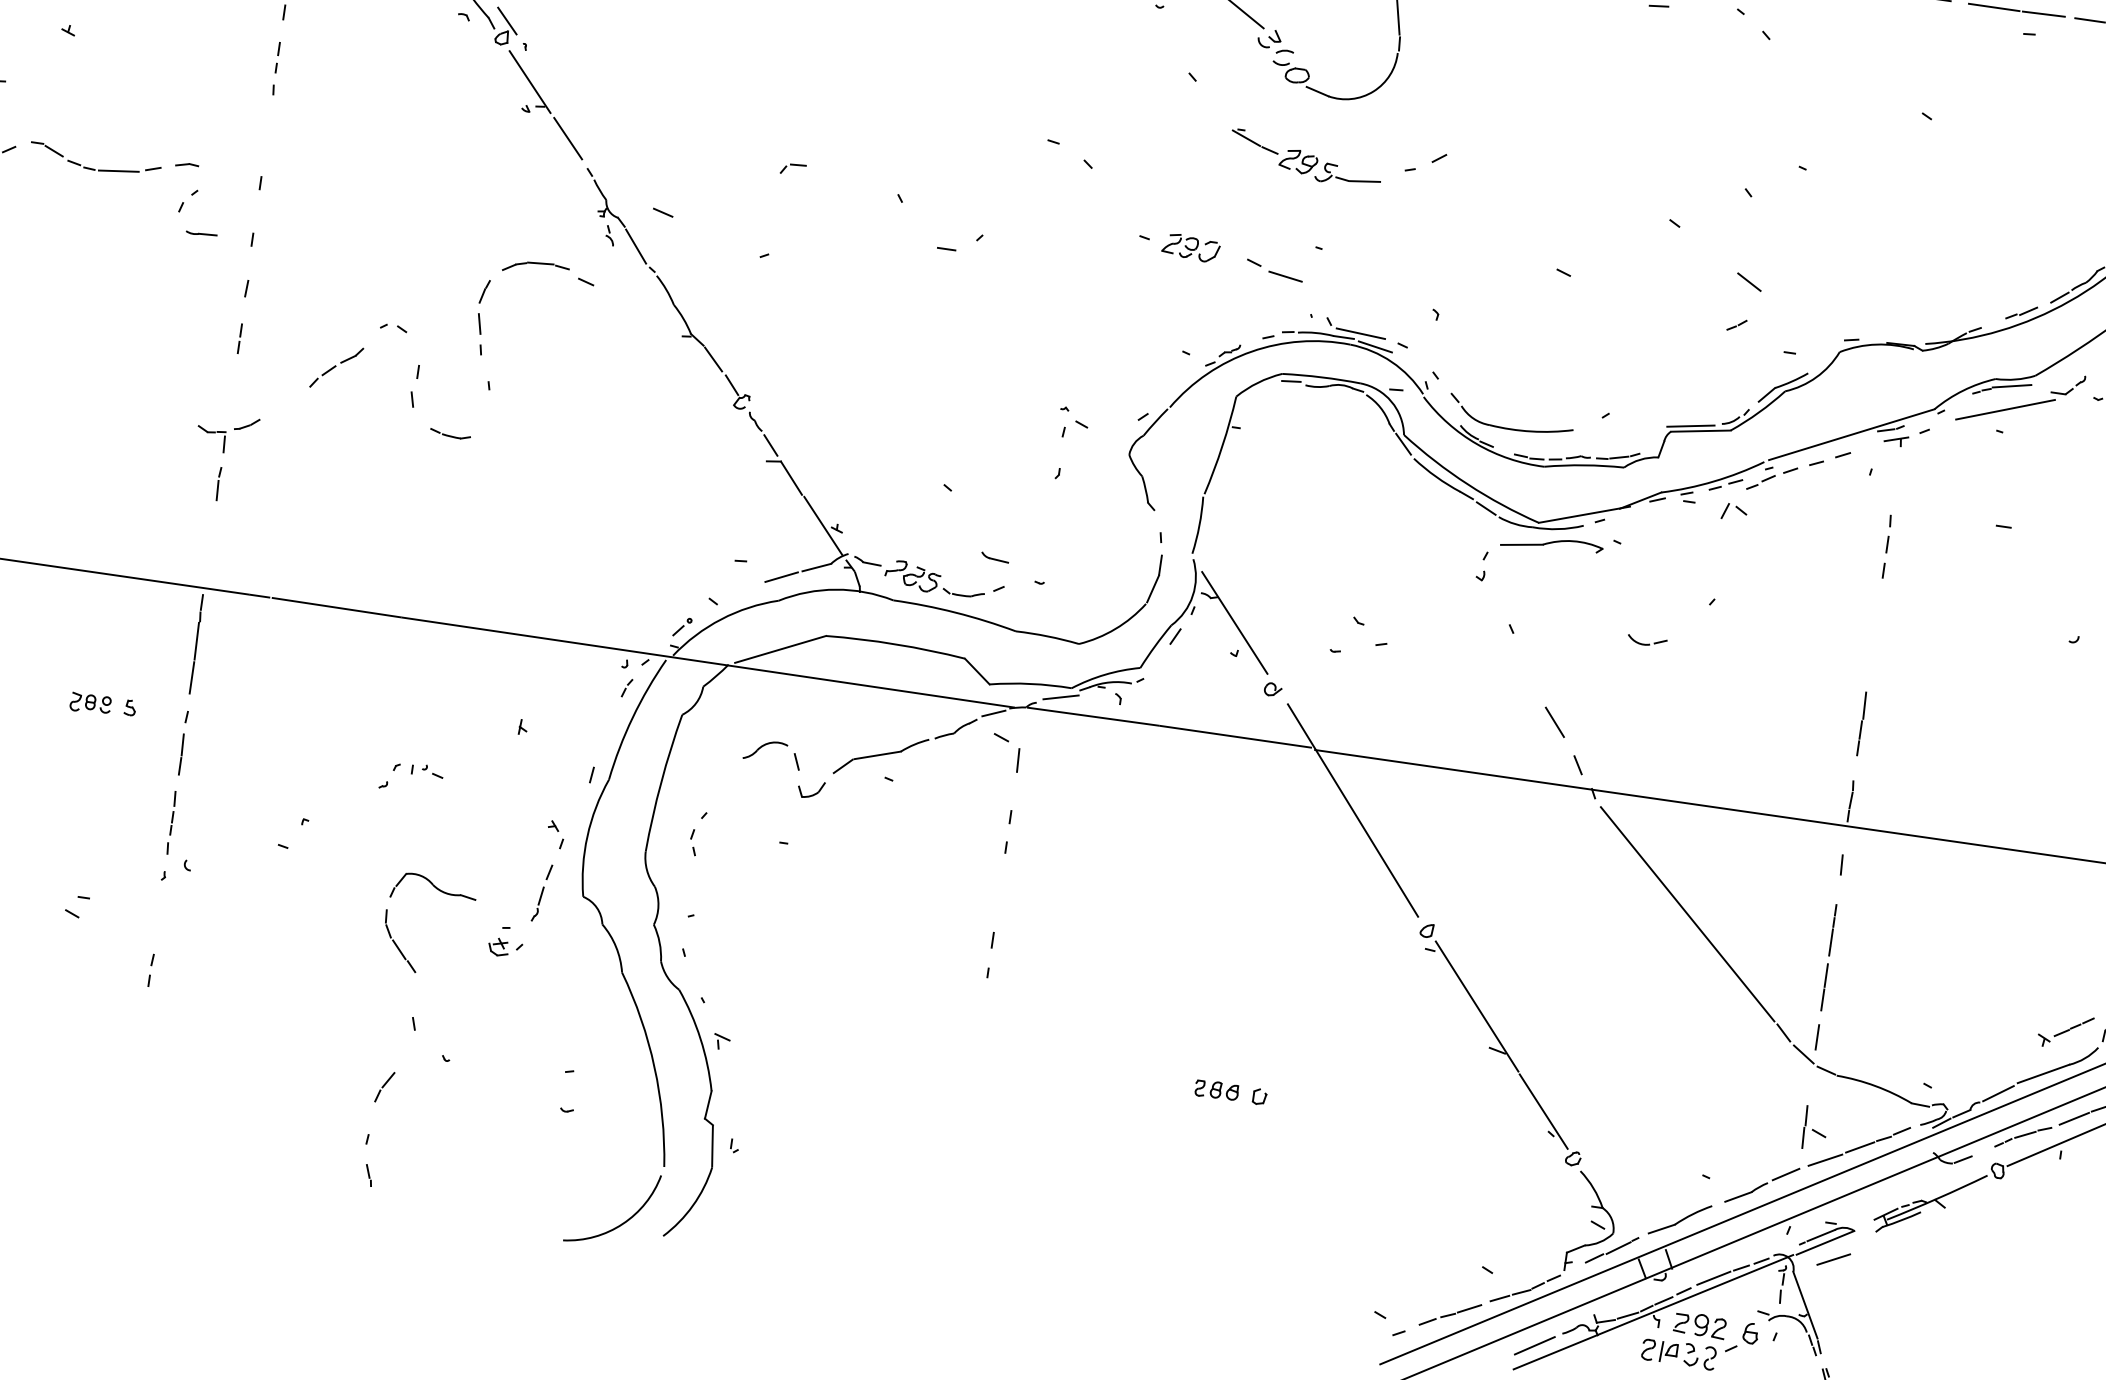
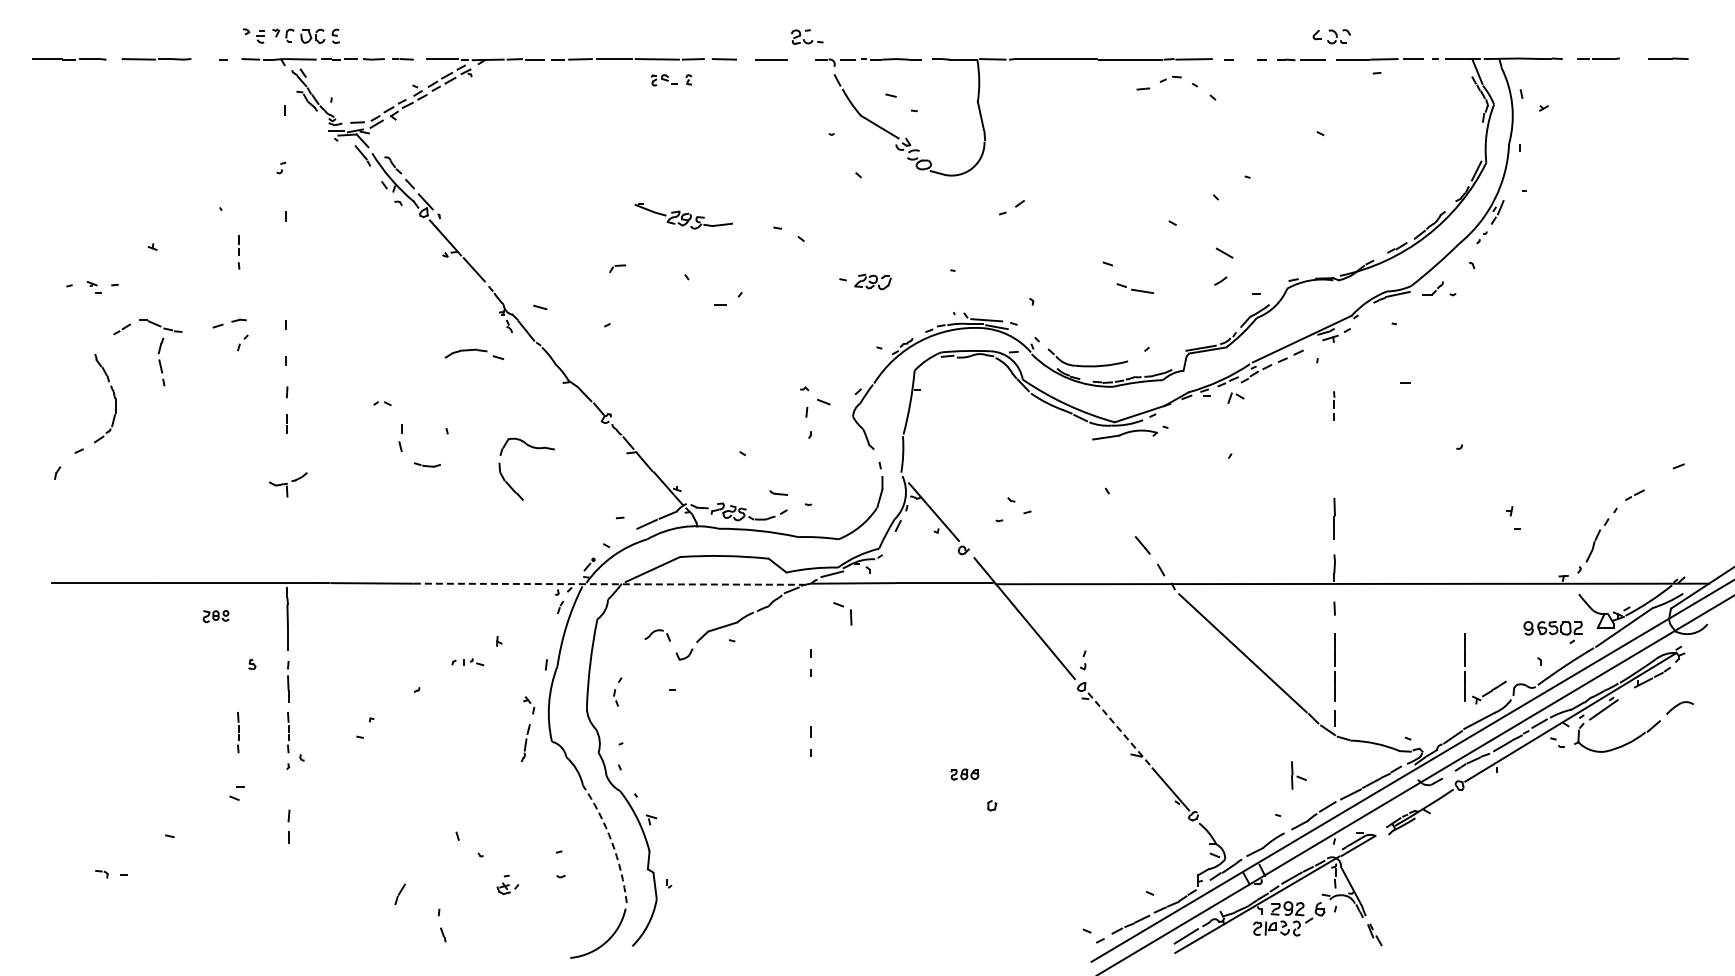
part: (275, 68) -> (238, 252), moved
part: (1305, 159) -> (683, 216), moved
line: (118, 171) -> (196, 330), removed
line: (202, 234) -> (254, 362), removed
part: (1275, 270) -> (1135, 288), moved
part: (481, 316) -> (161, 361), moved
part: (336, 367) -> (350, 433), removed
line: (2004, 409) -> (1395, 309), removed
part: (1073, 422) -> (815, 401), size x1.6
line: (219, 483) -> (287, 516), removed
part: (1887, 546) -> (1334, 405), size x0.7
part: (1482, 566) -> (1083, 660), moved
part: (1647, 641) -> (1193, 486), removed
line: (707, 662) -> (608, 584), solid -> dashed
part: (89, 703) -> (215, 616), moved
part: (1005, 752) -> (842, 613), moved
part: (772, 753) -> (657, 635), size x0.7
part: (418, 770) -> (467, 662), moved
line: (93, 811) -> (238, 732), added
part: (441, 893) -> (532, 448), moved
part: (505, 941) -> (507, 884), moved
part: (150, 970) -> (288, 826), size x1.6
line: (2032, 985) -> (1464, 666), added
line: (1476, 1005) -> (1119, 729), solid -> dashed
arc: (654, 1066) -> (611, 841), solid -> dashed
part: (383, 1087) -> (399, 894), moved
part: (1216, 1090) -> (964, 774), moved
part: (1814, 1128) -> (1298, 775), moved
line: (1832, 1259) -> (1364, 855), removed

